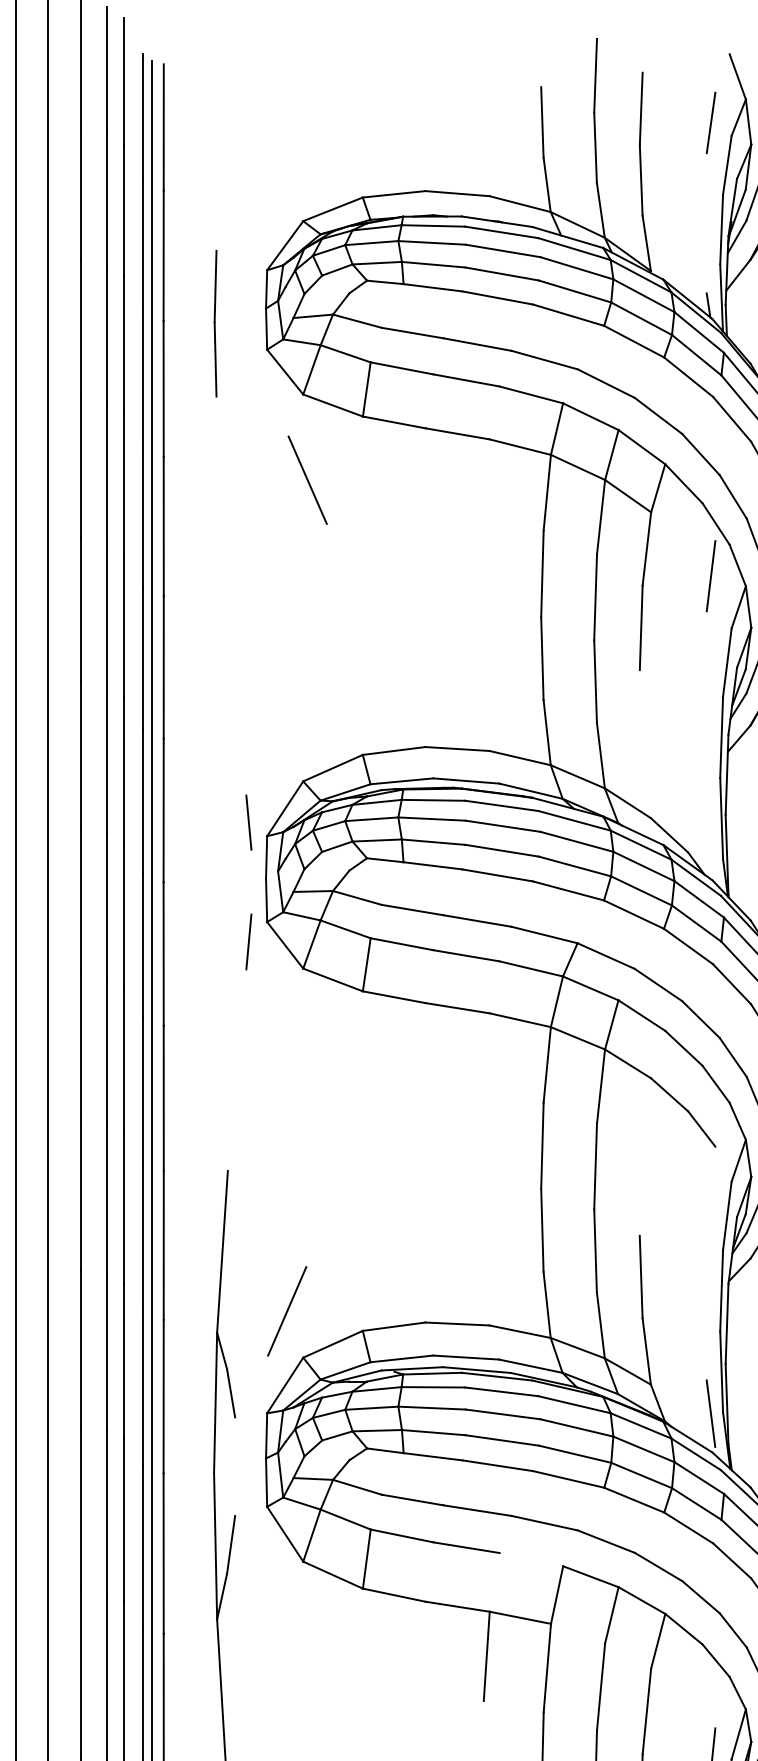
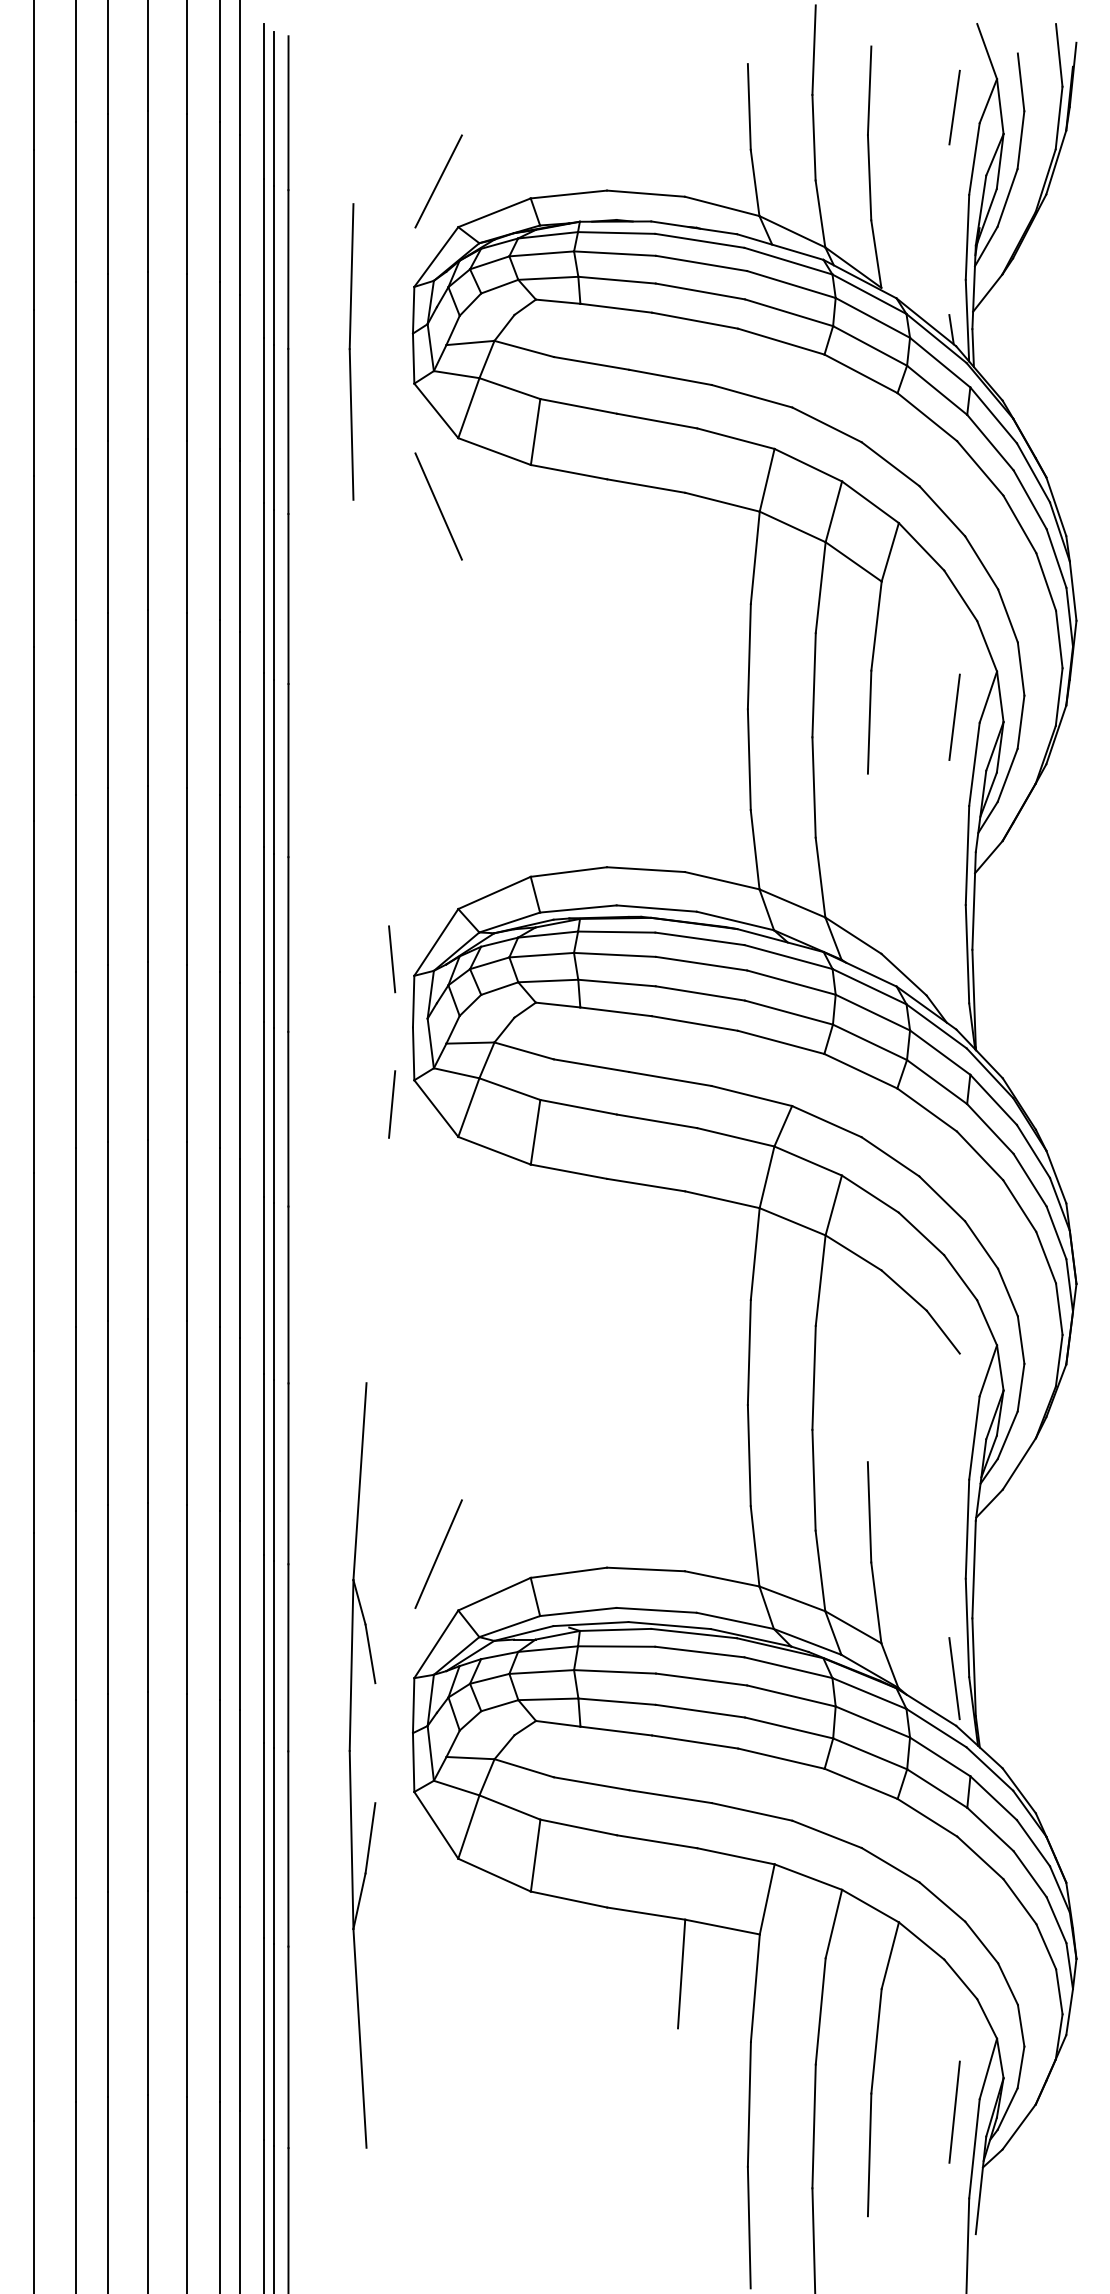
line: (287, 183) -> (438, 181), added
part: (215, 323) -> (351, 351), size x1.67
line: (307, 480) -> (438, 506), moved
line: (710, 575) -> (954, 716), moved
line: (531, 1559) -> (735, 1856), added

